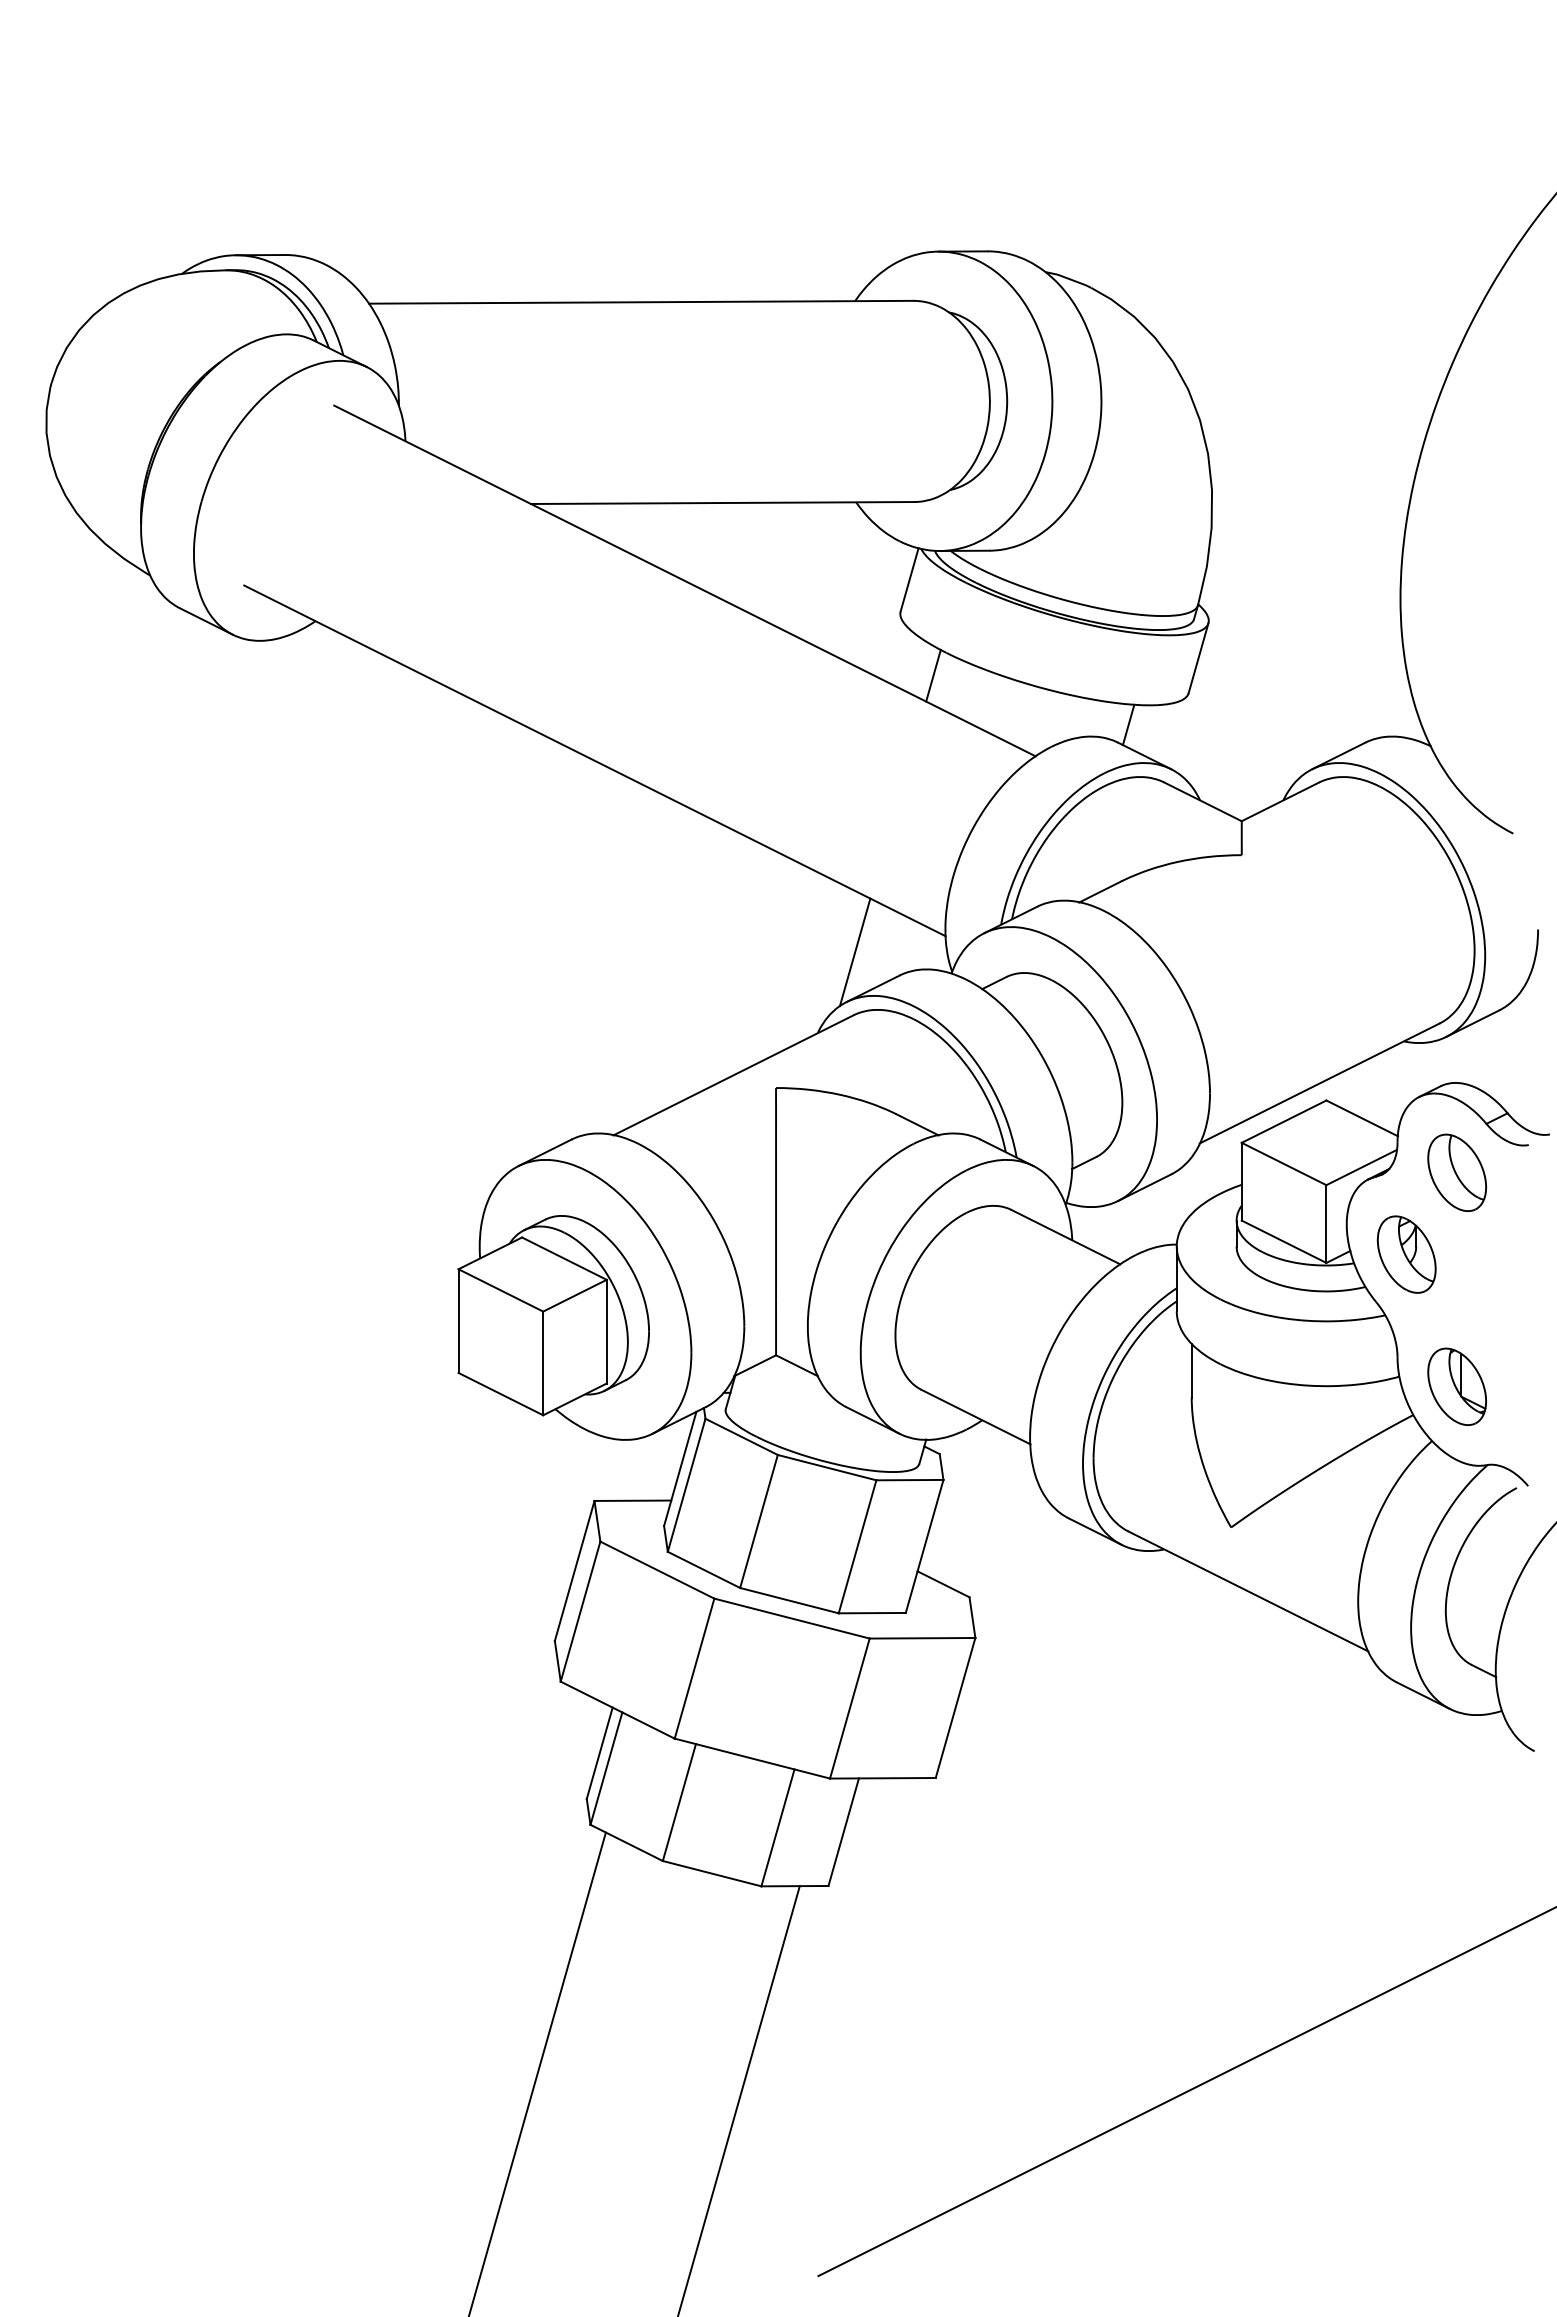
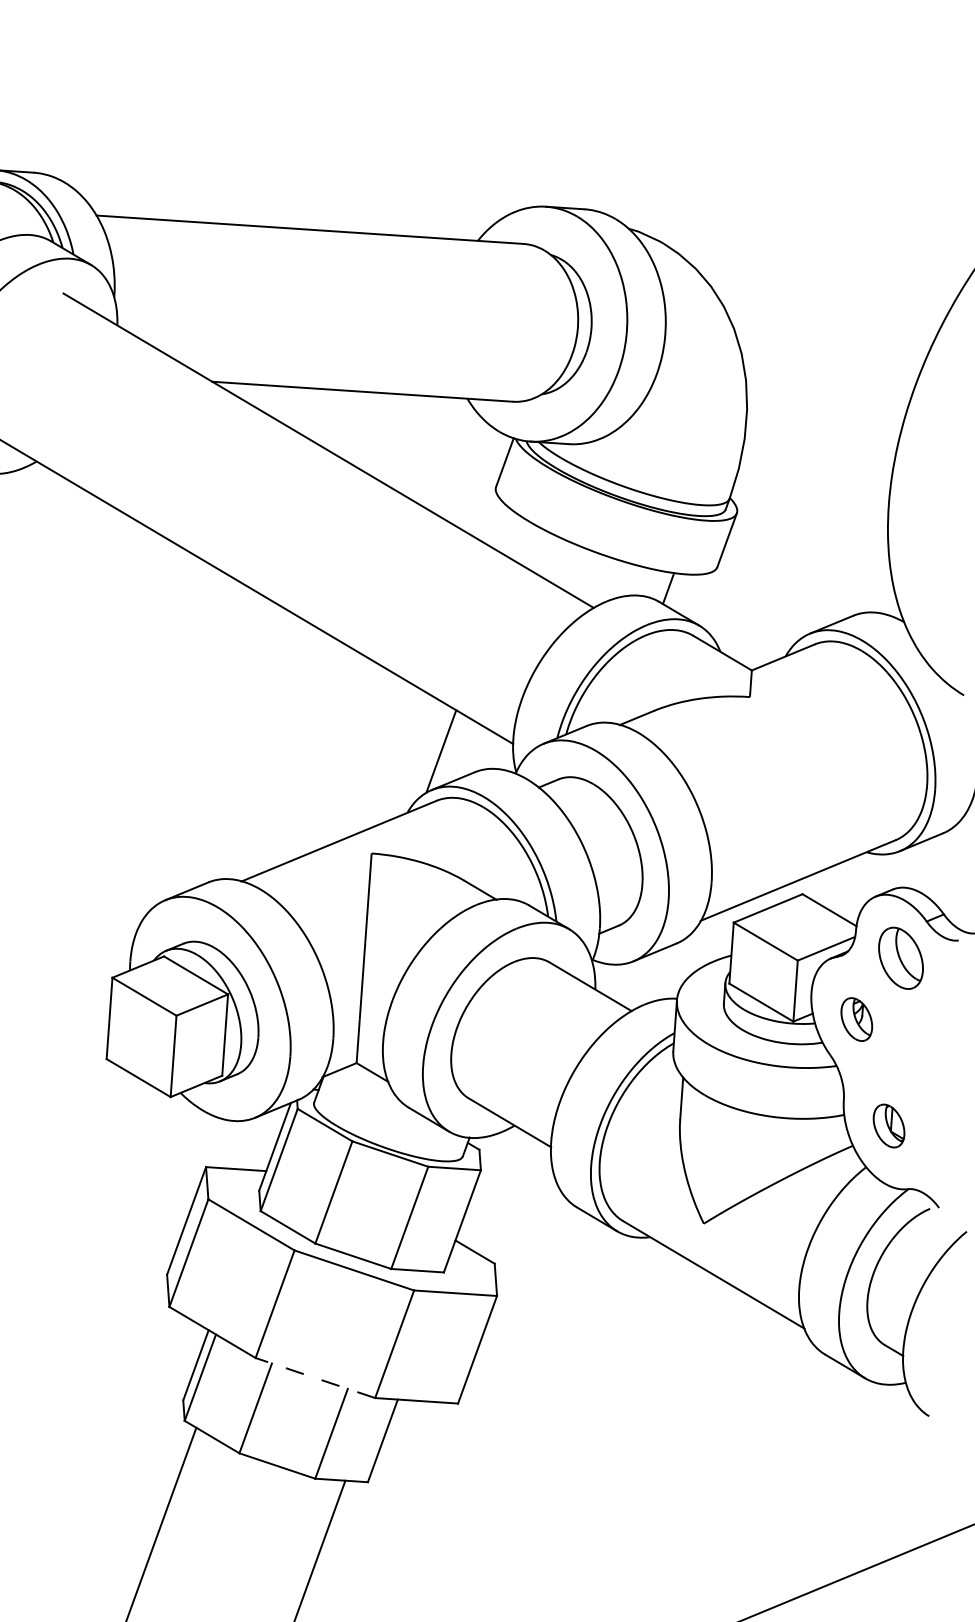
line: (933, 675) -> (518, 538), removed
part: (1406, 1254) -> (856, 1019), size x0.7
part: (1457, 1386) -> (889, 1125), size x0.7
line: (751, 1758) -> (314, 1377), solid -> dashed

